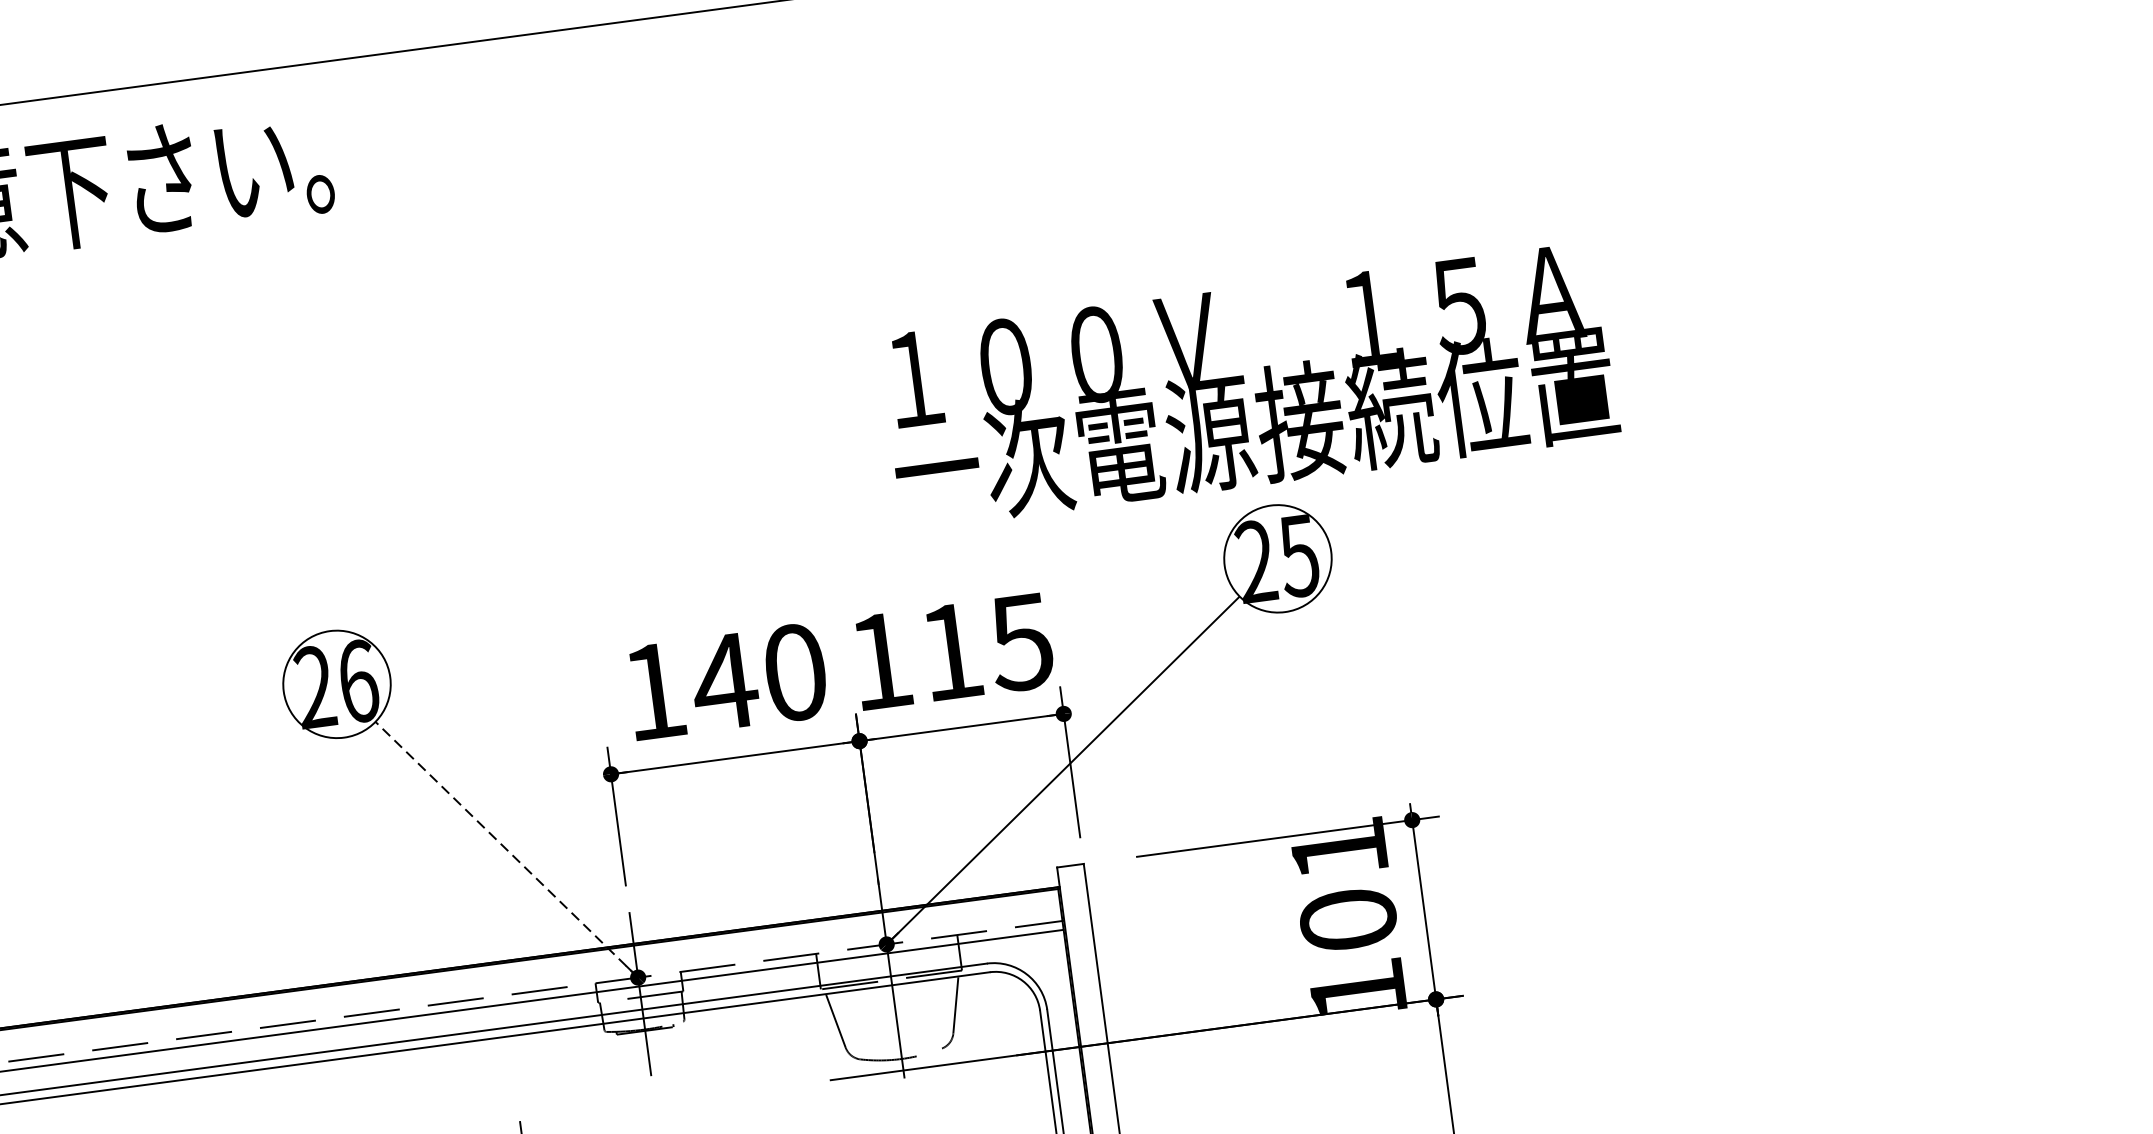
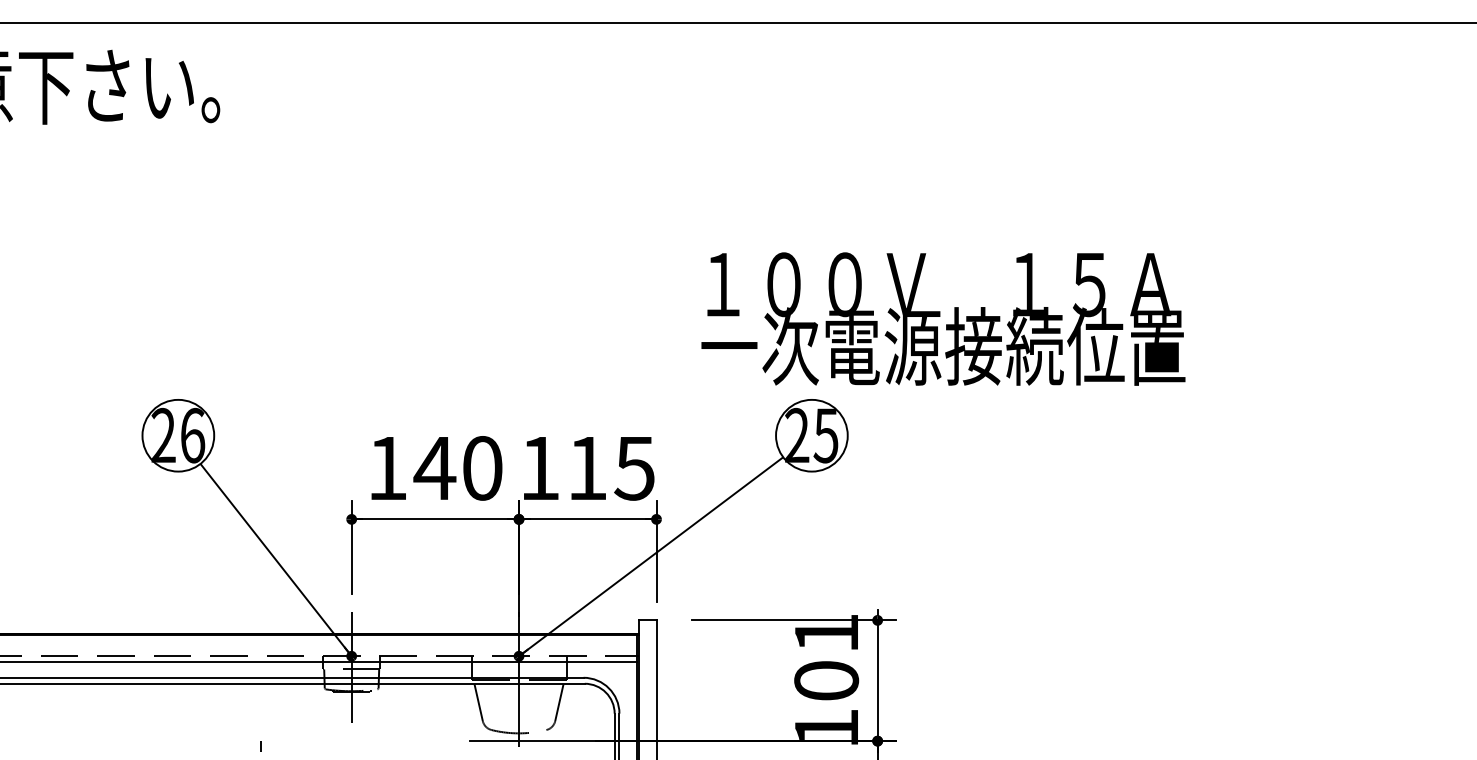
text: (1249, 385) -> (943, 318), moved
line: (505, 848) -> (275, 559), dashed -> solid

